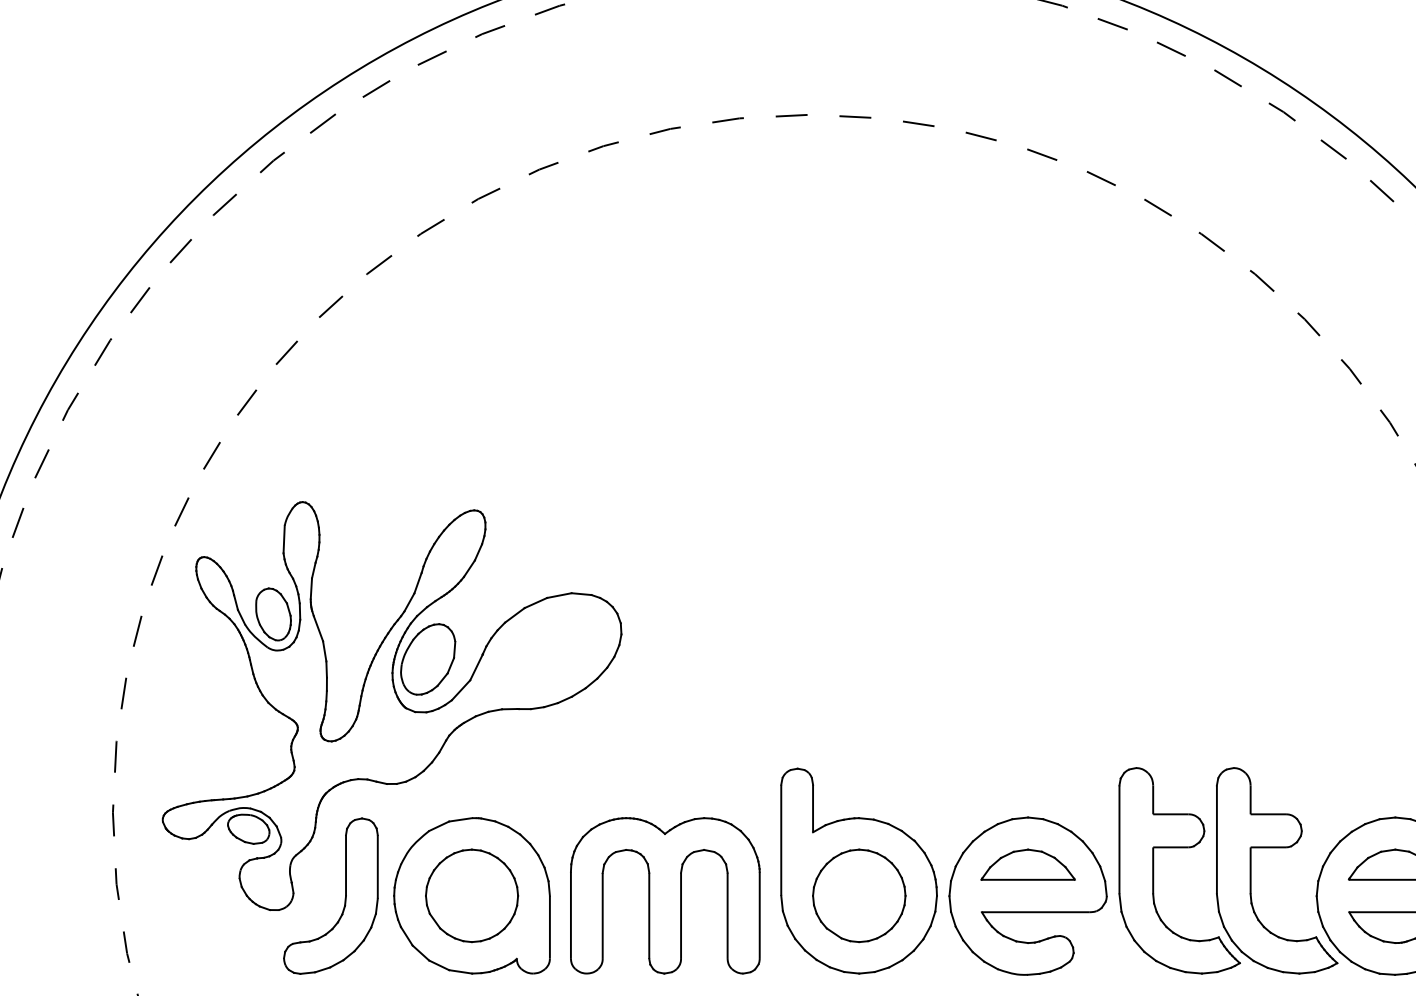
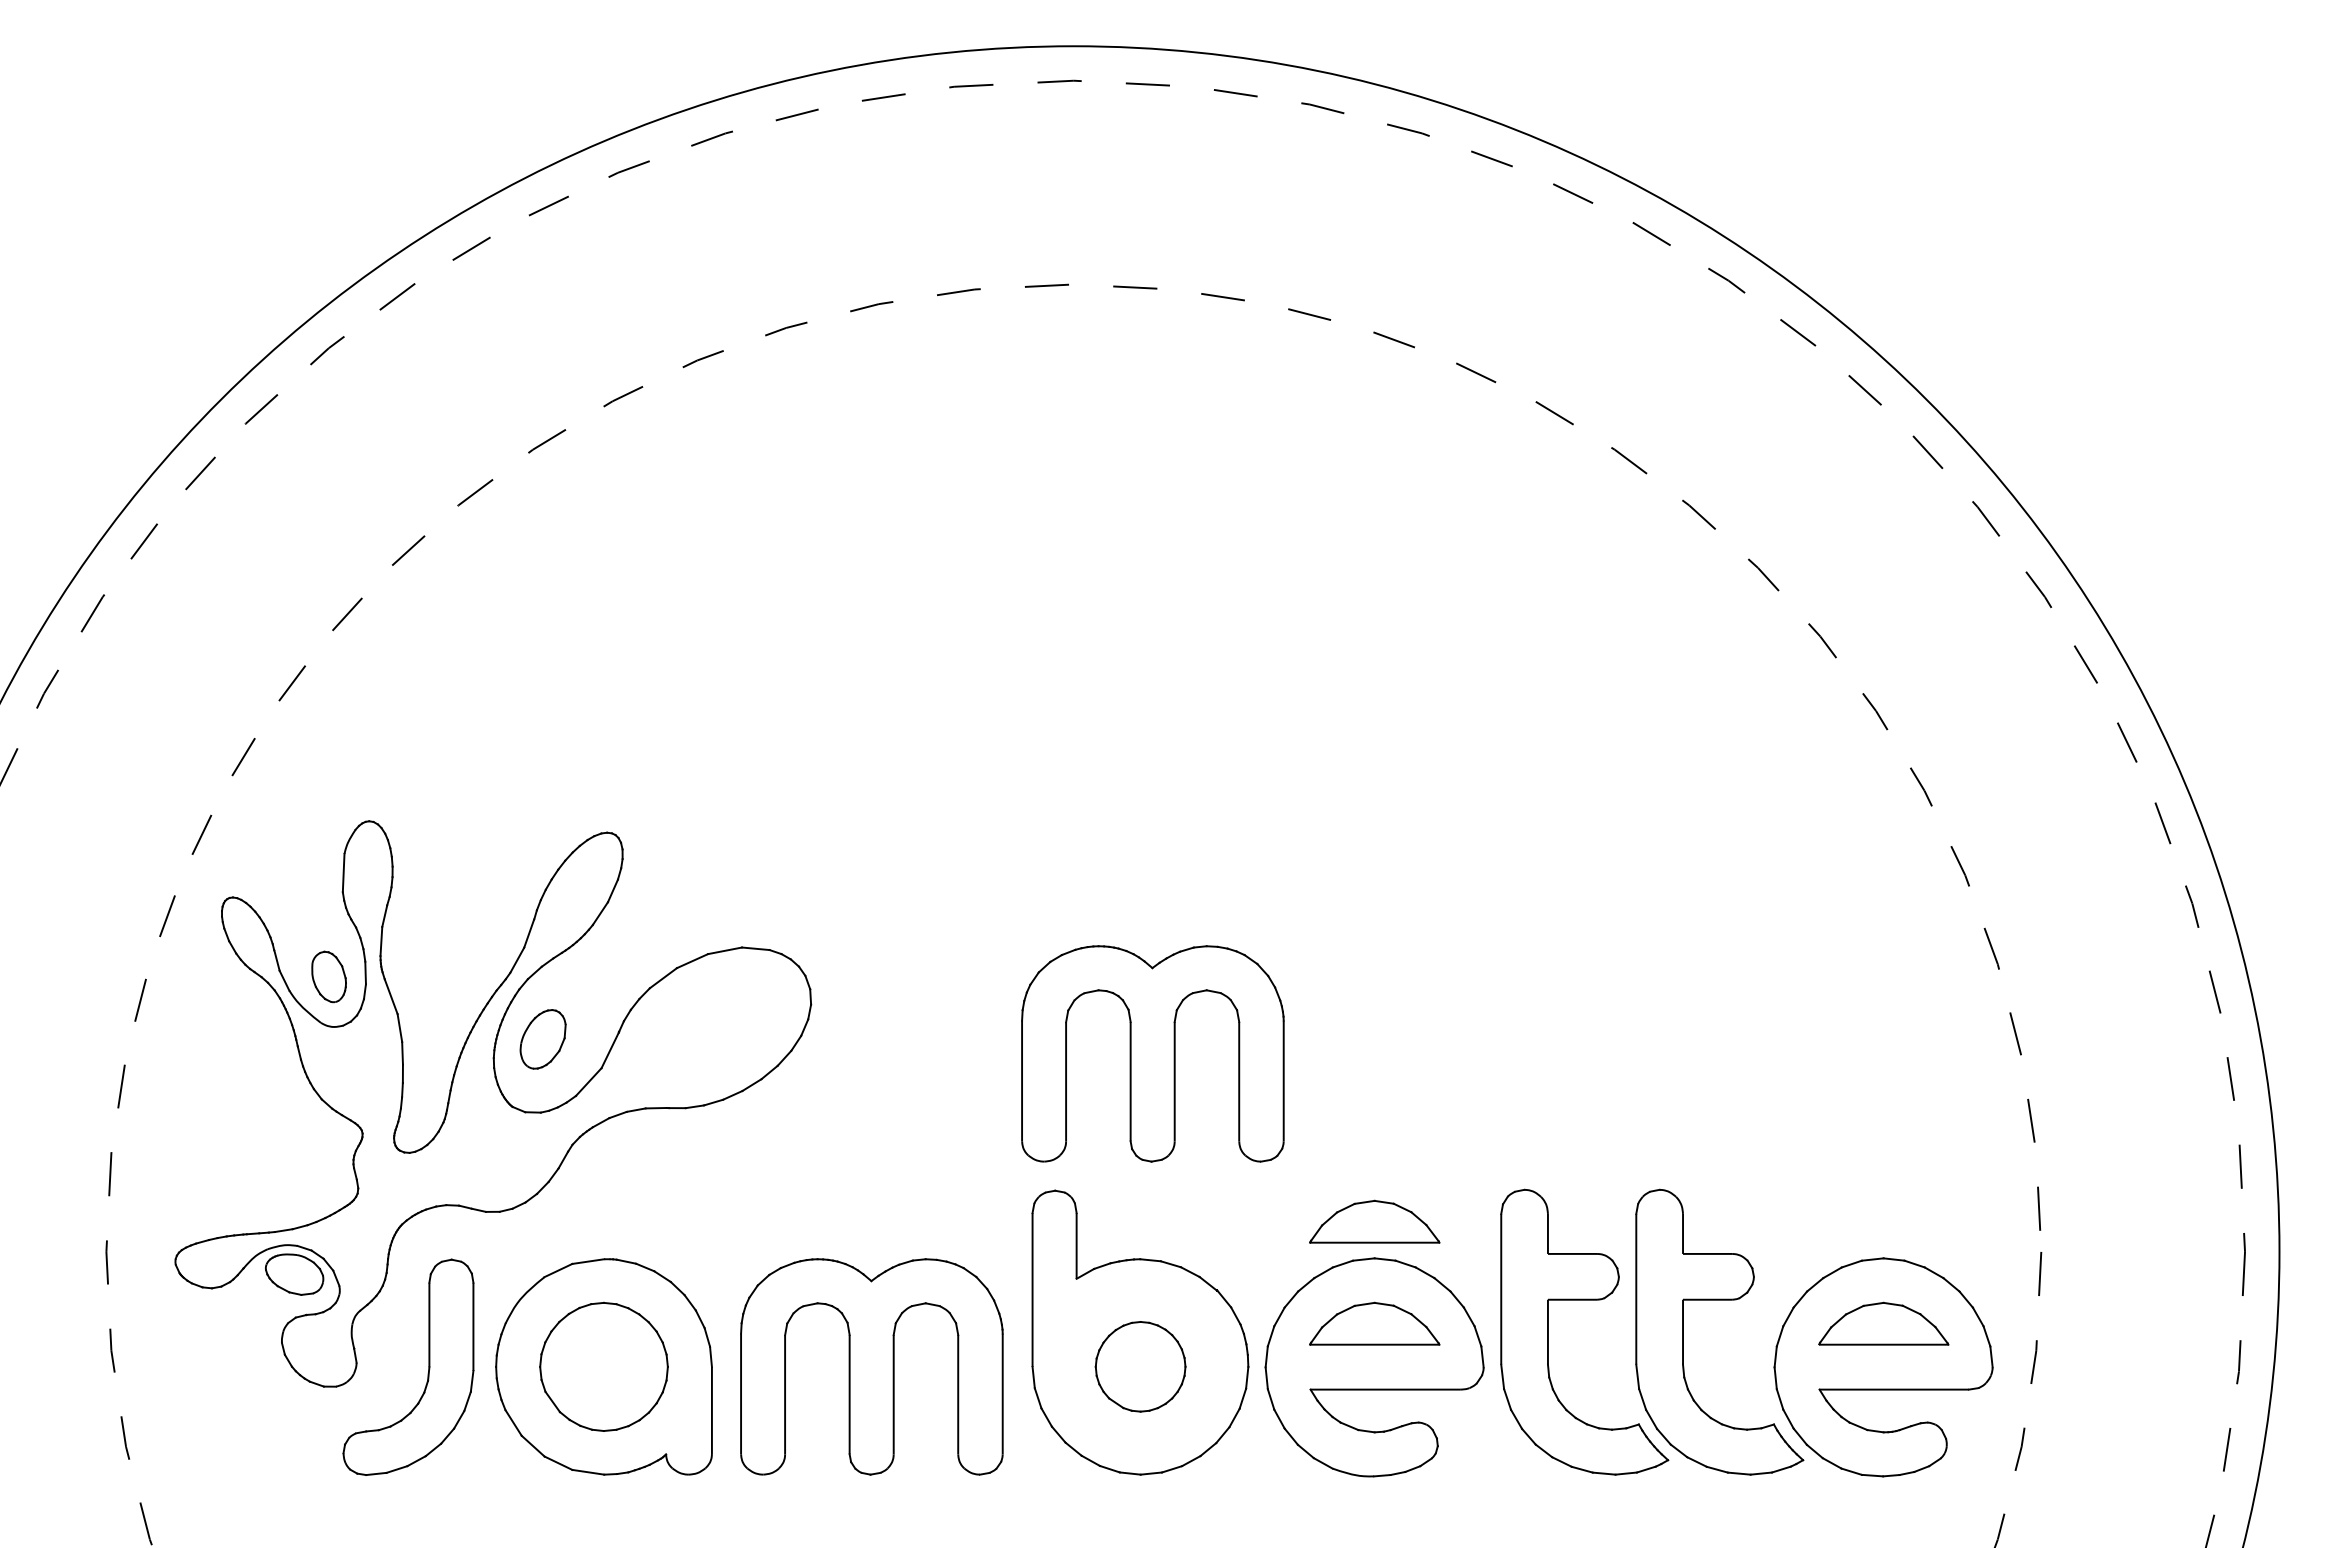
part: (273, 614) -> (329, 976), size x0.7
part: (427, 659) -> (542, 1039), size x0.6
part: (867, 669) -> (1152, 1053), added
part: (1028, 790) -> (1374, 1221), added
part: (859, 895) -> (1140, 1366), size x0.7

